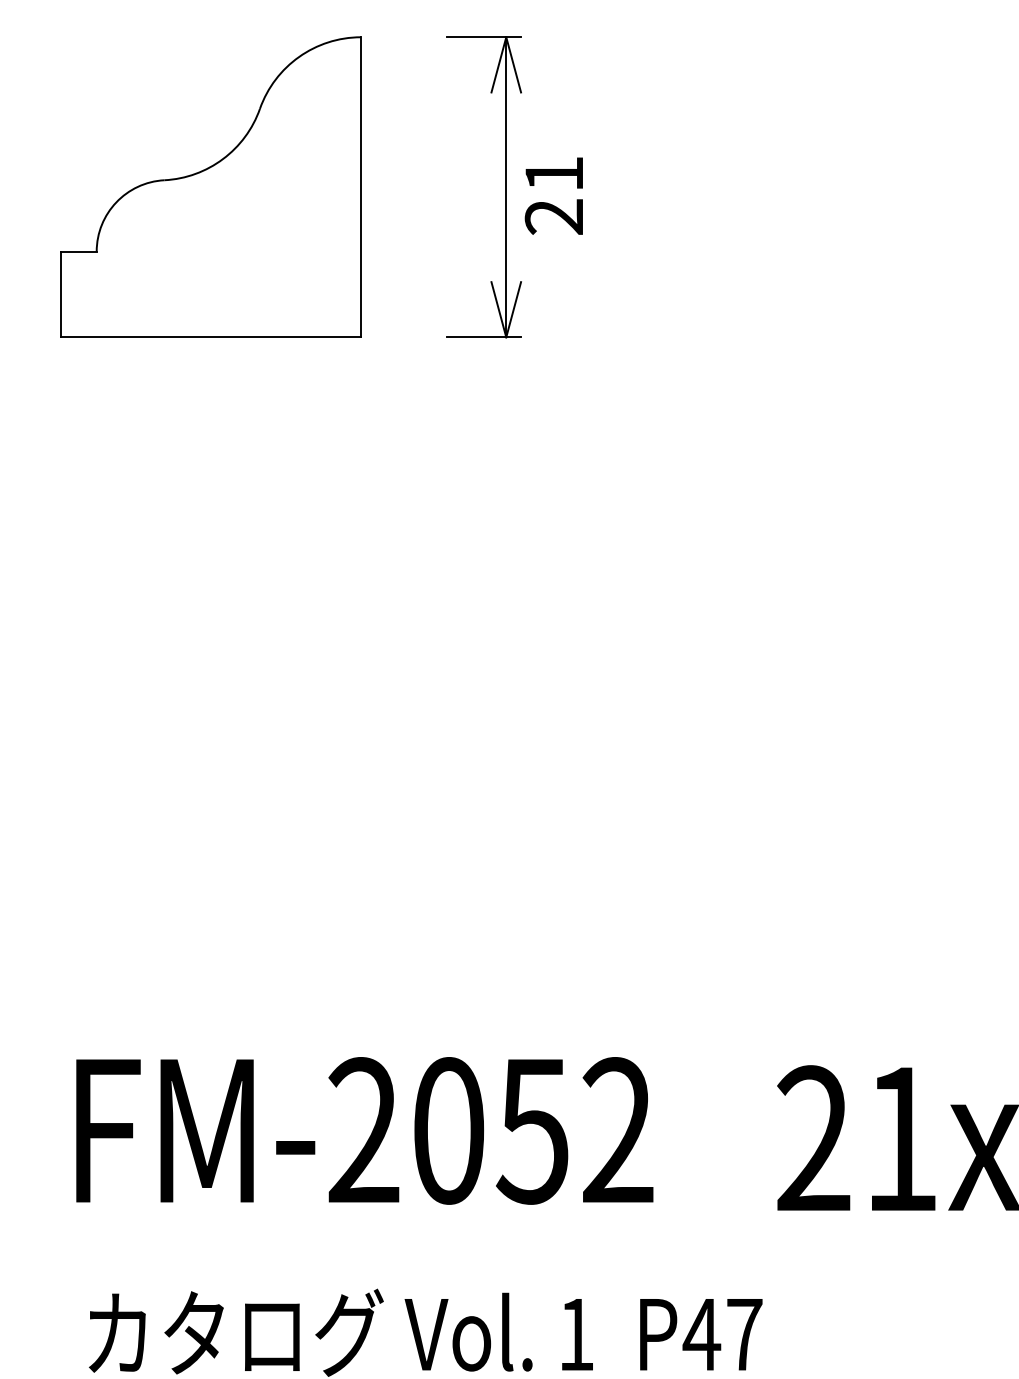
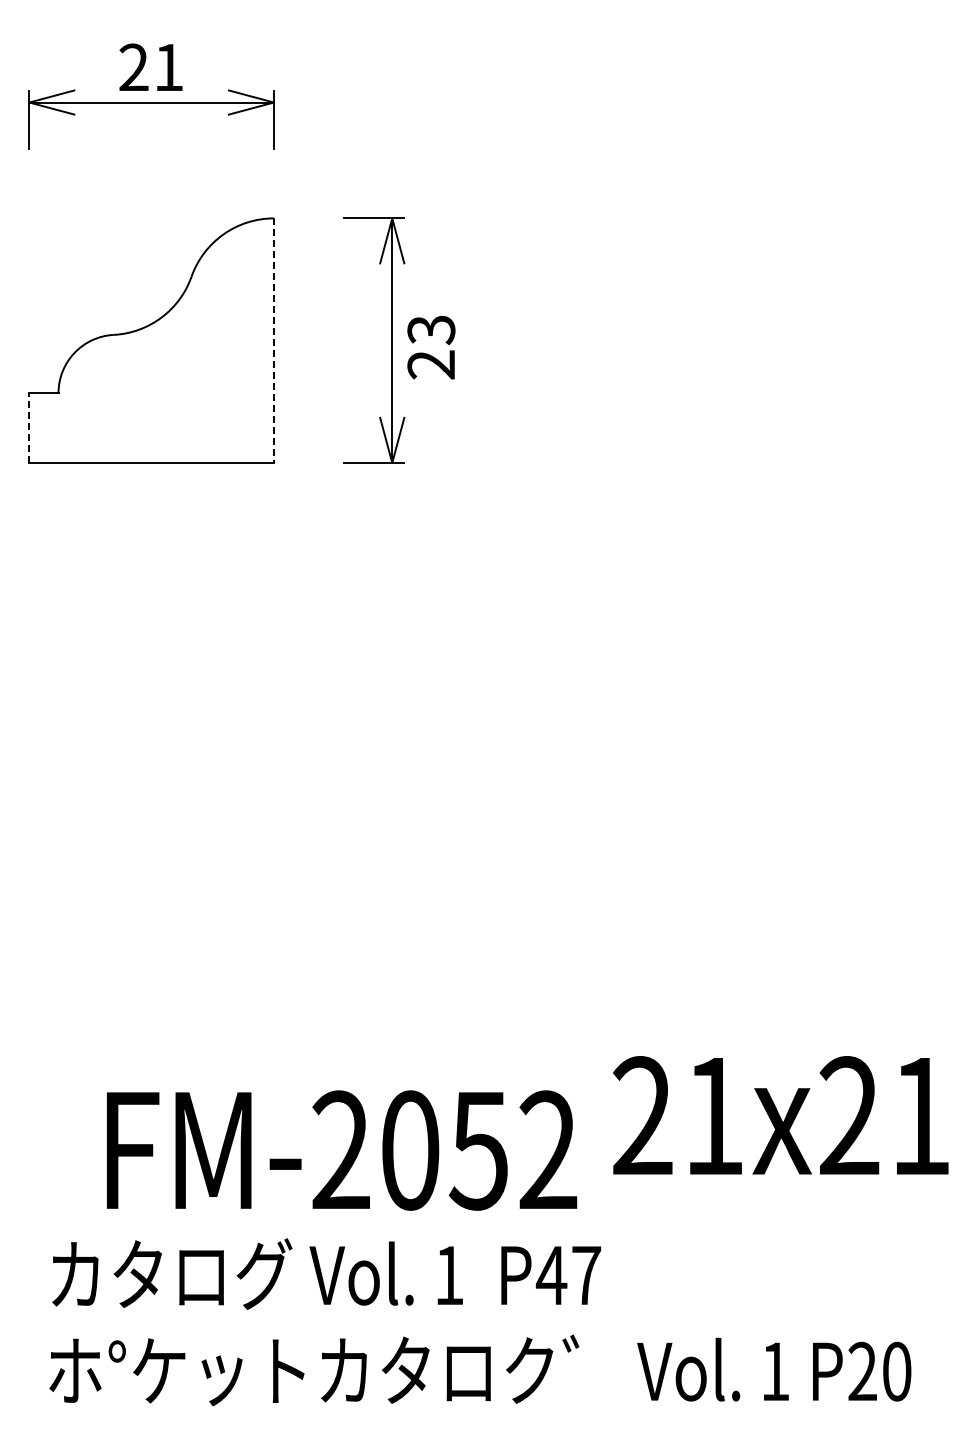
text: (554, 174) -> (431, 330), 21 -> 23
line: (360, 188) -> (273, 341), solid -> dashed
line: (61, 293) -> (29, 427), solid -> dashed
text: (365, 1130) -> (342, 1150), moved

